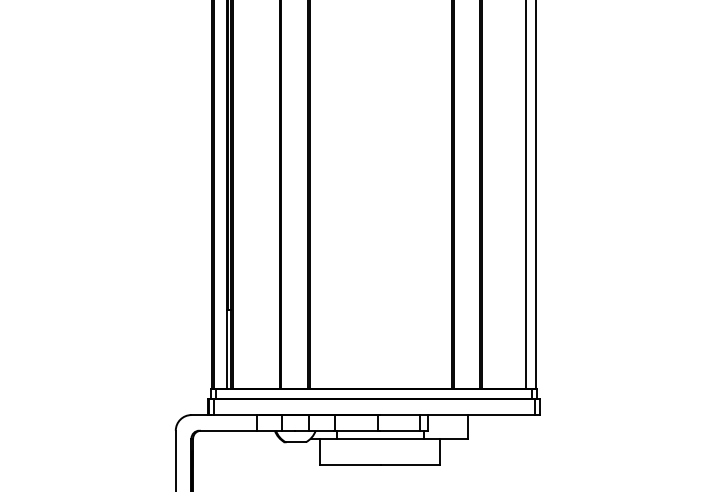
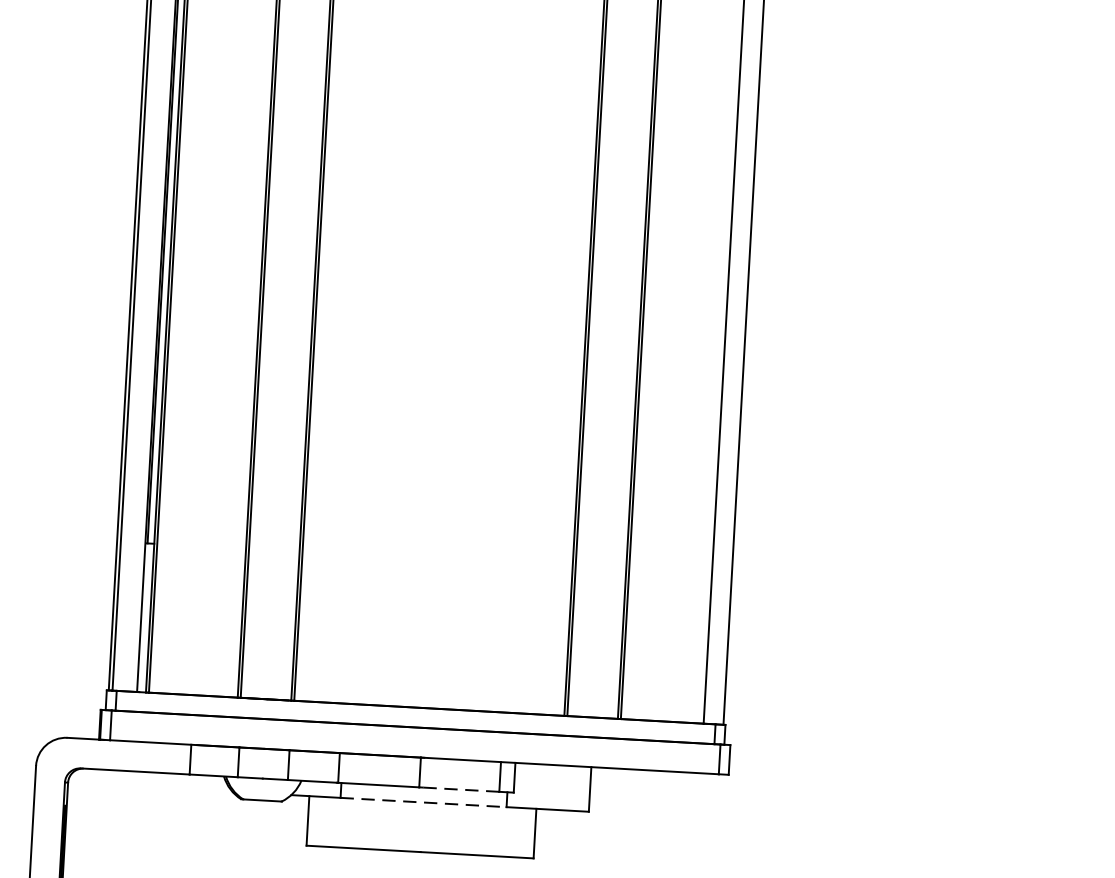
line: (399, 430) -> (460, 789), solid -> dashed
line: (380, 438) -> (423, 802), solid -> dashed

